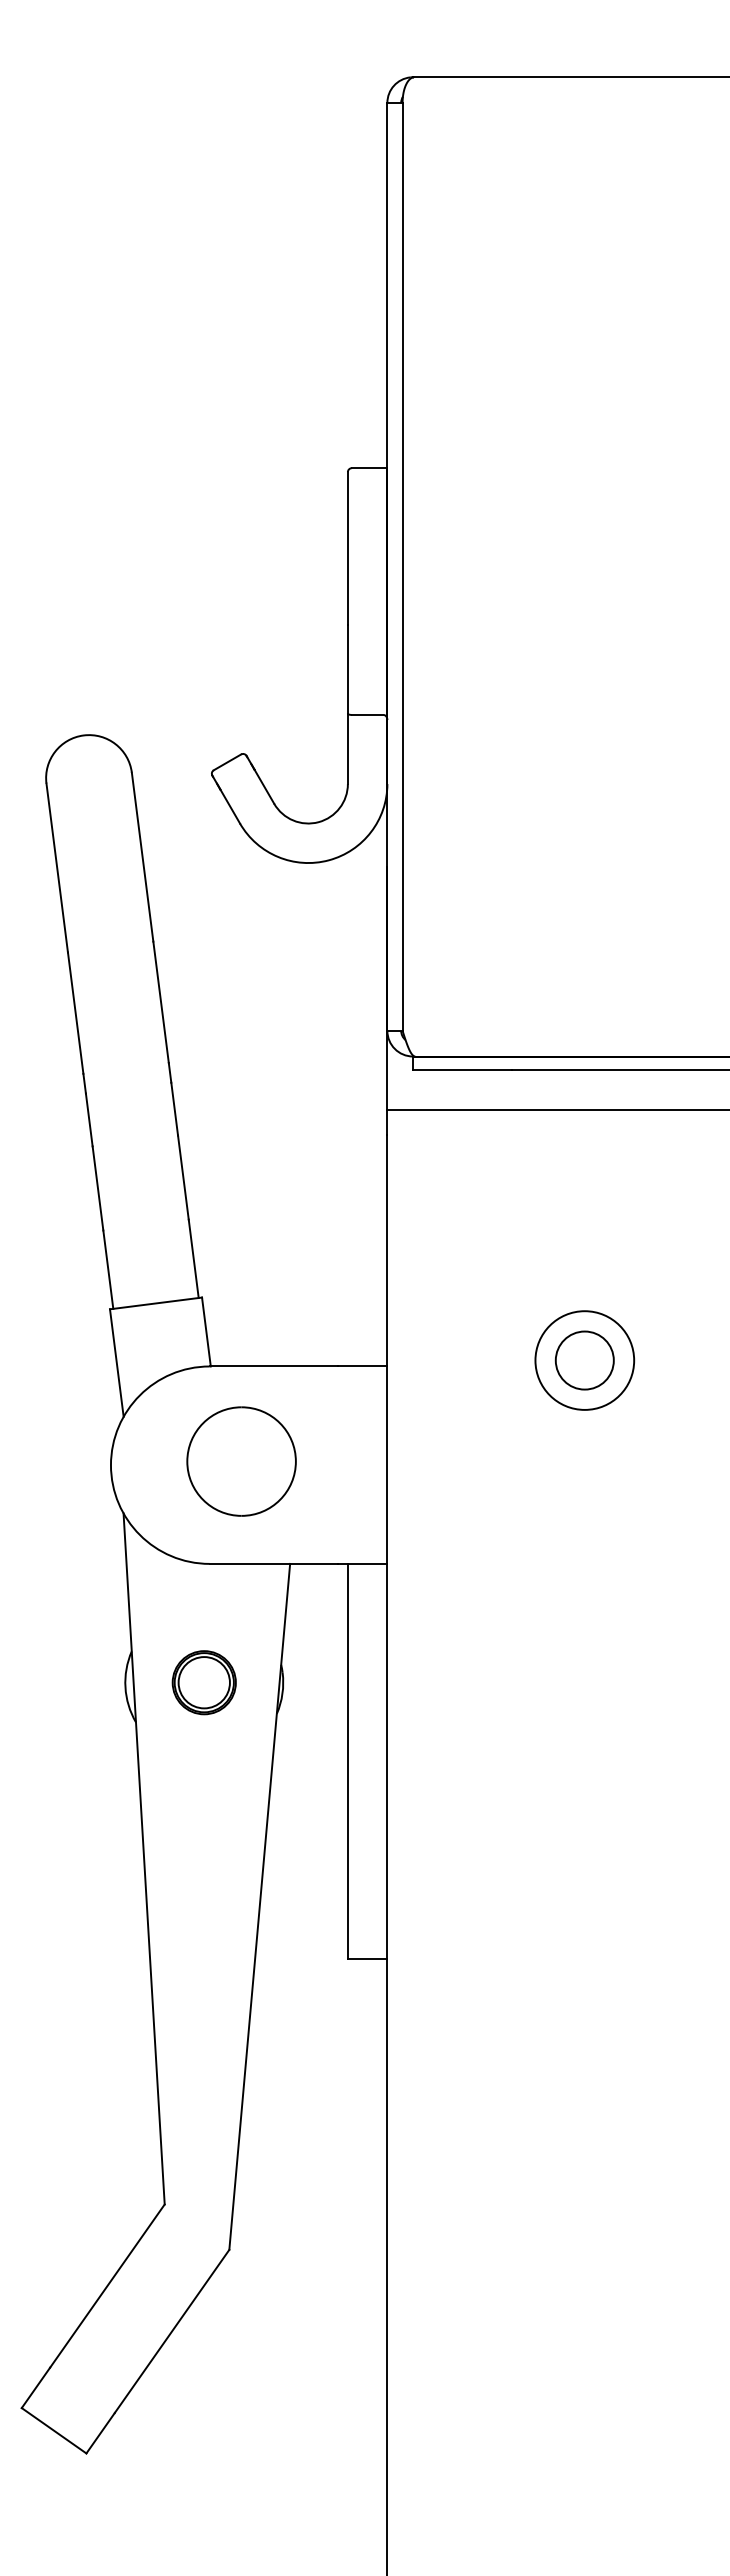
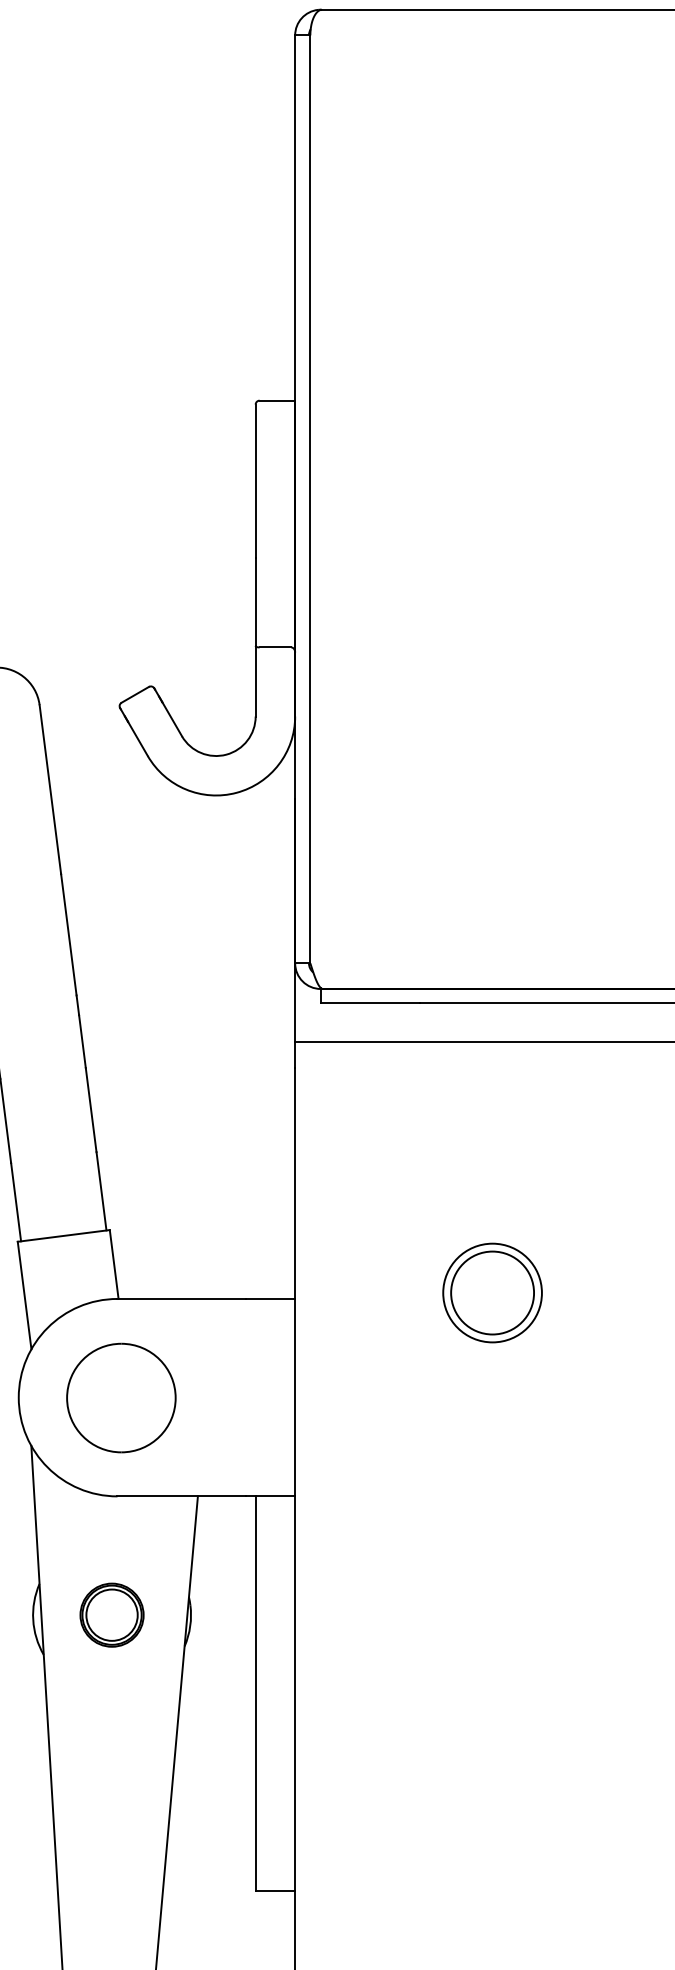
circle: (584, 1360) -> (492, 1292), size x1.43
part: (241, 1461) -> (121, 1397), moved

